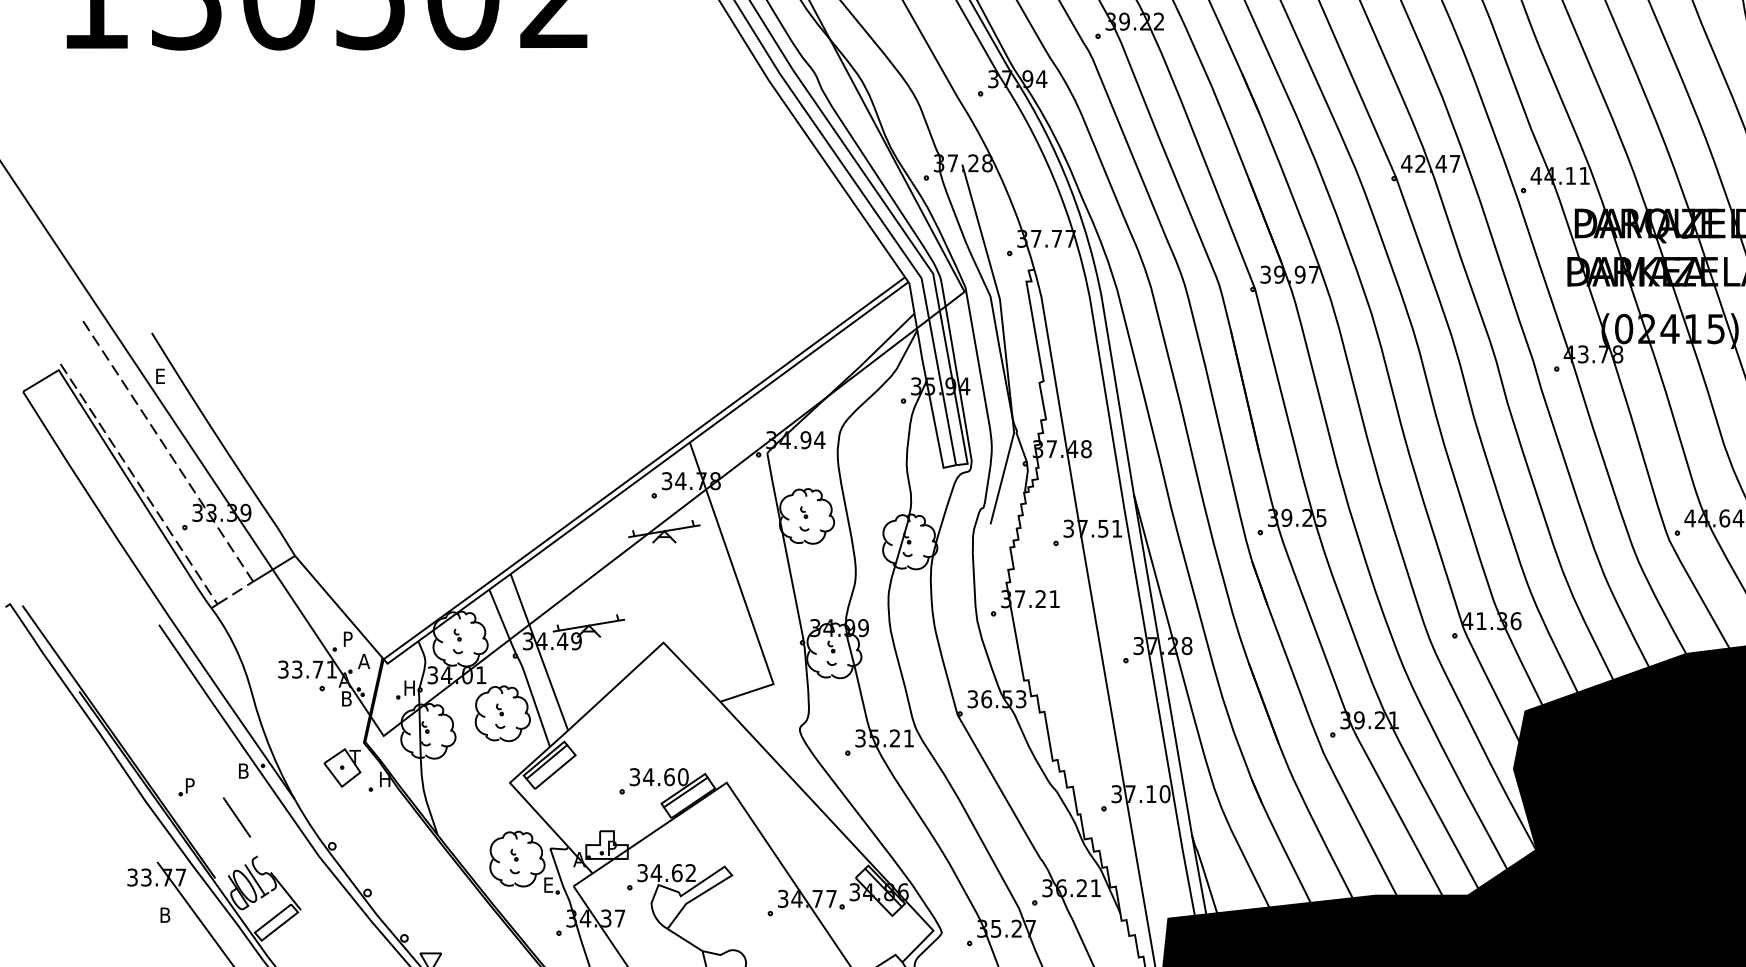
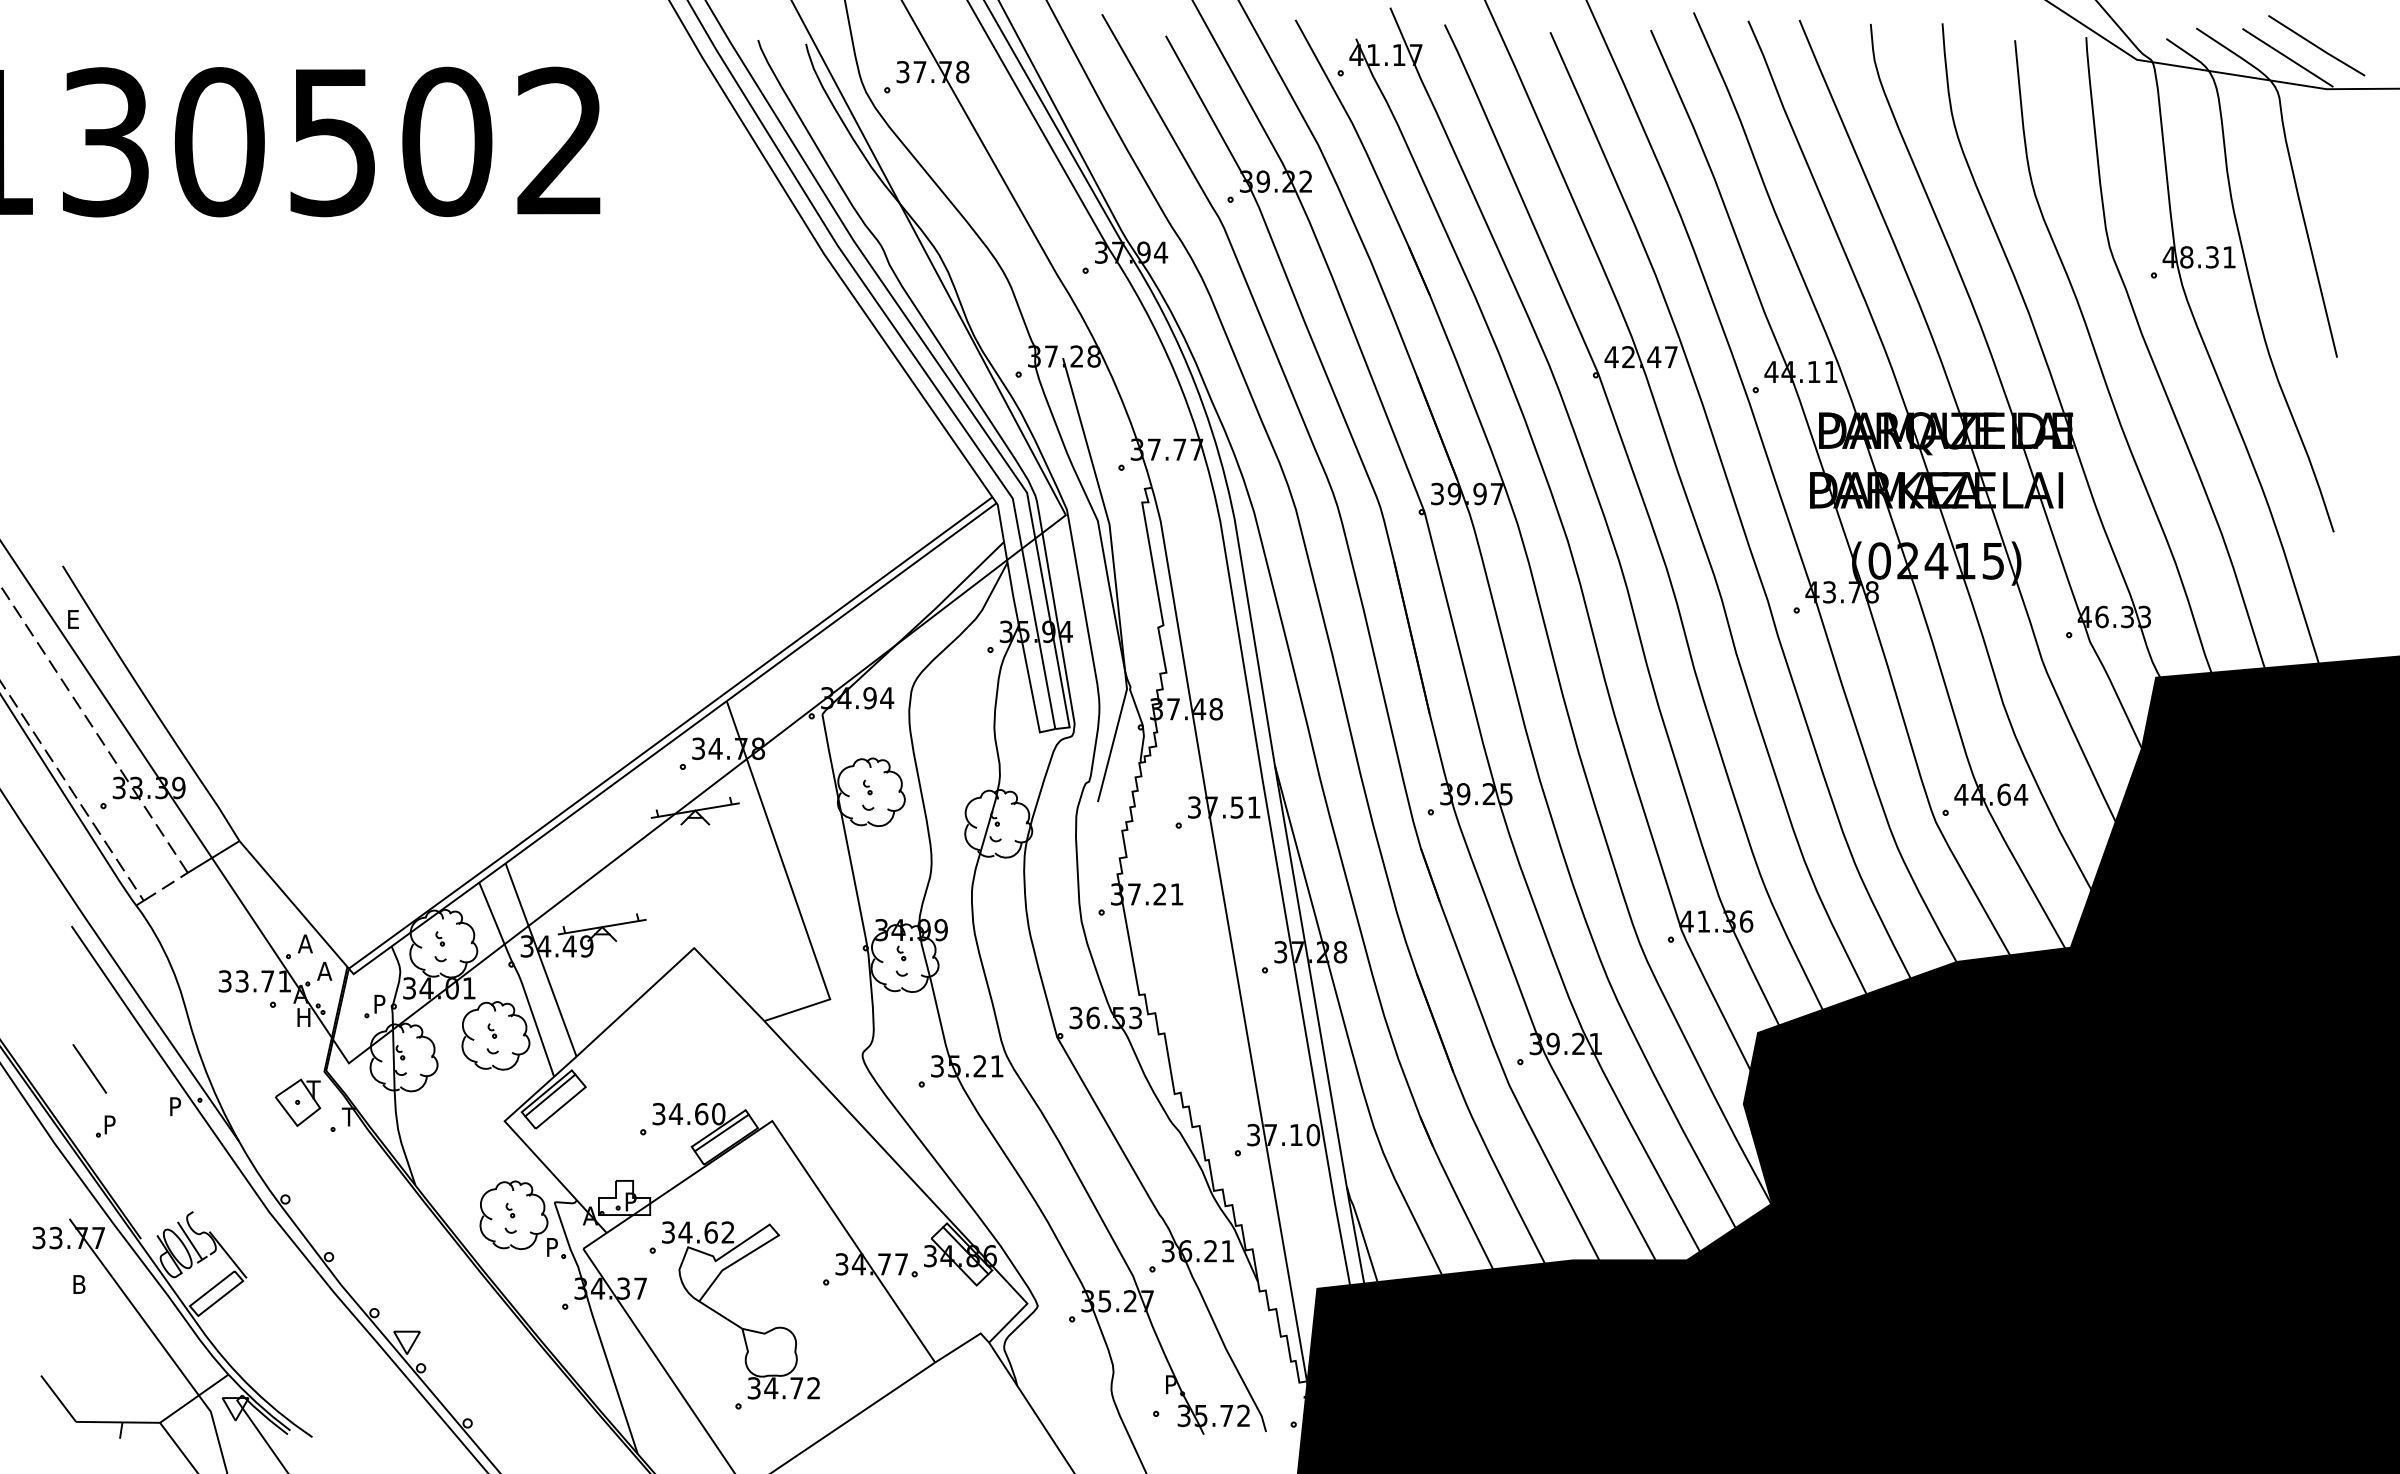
text: (347, 638) -> (304, 943), P -> A
text: (410, 687) -> (381, 1003), H -> P
text: (347, 698) -> (304, 1017), B -> H
text: (244, 770) -> (177, 1106), B -> P
text: (384, 779) -> (349, 1116), H -> T
line: (236, 817) -> (89, 1068), moved
text: (549, 885) -> (553, 1247), E -> P

